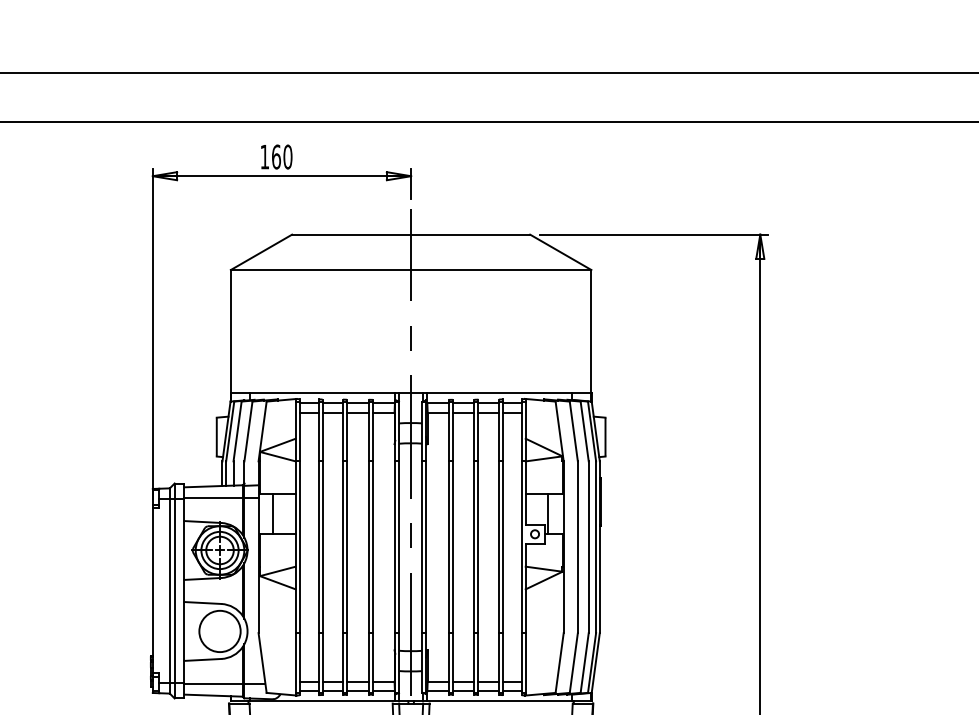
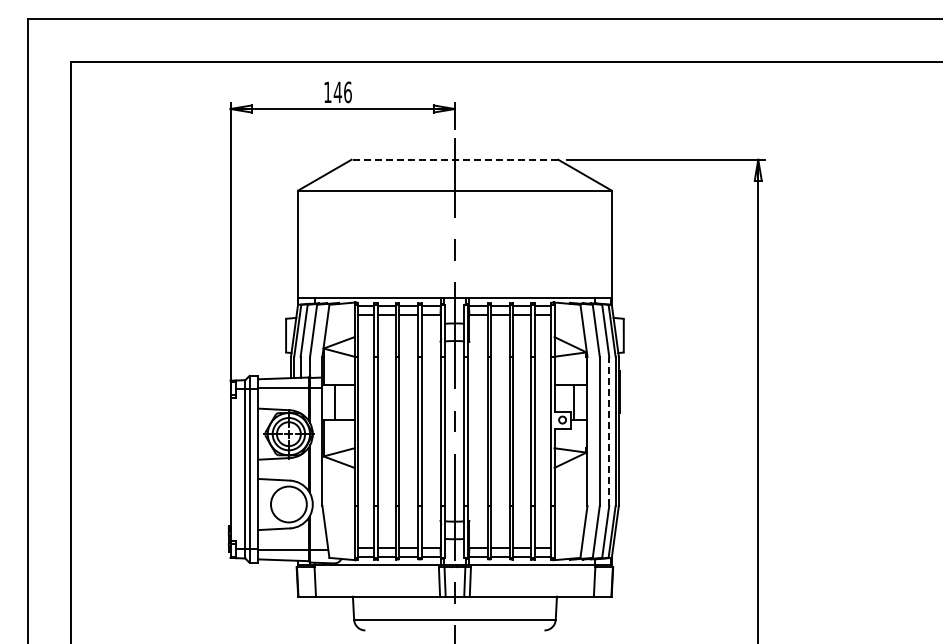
text: (281, 157) -> (342, 92), 160 -> 146
line: (410, 234) -> (454, 159), solid -> dashed
line: (589, 547) -> (609, 431), solid -> dashed

